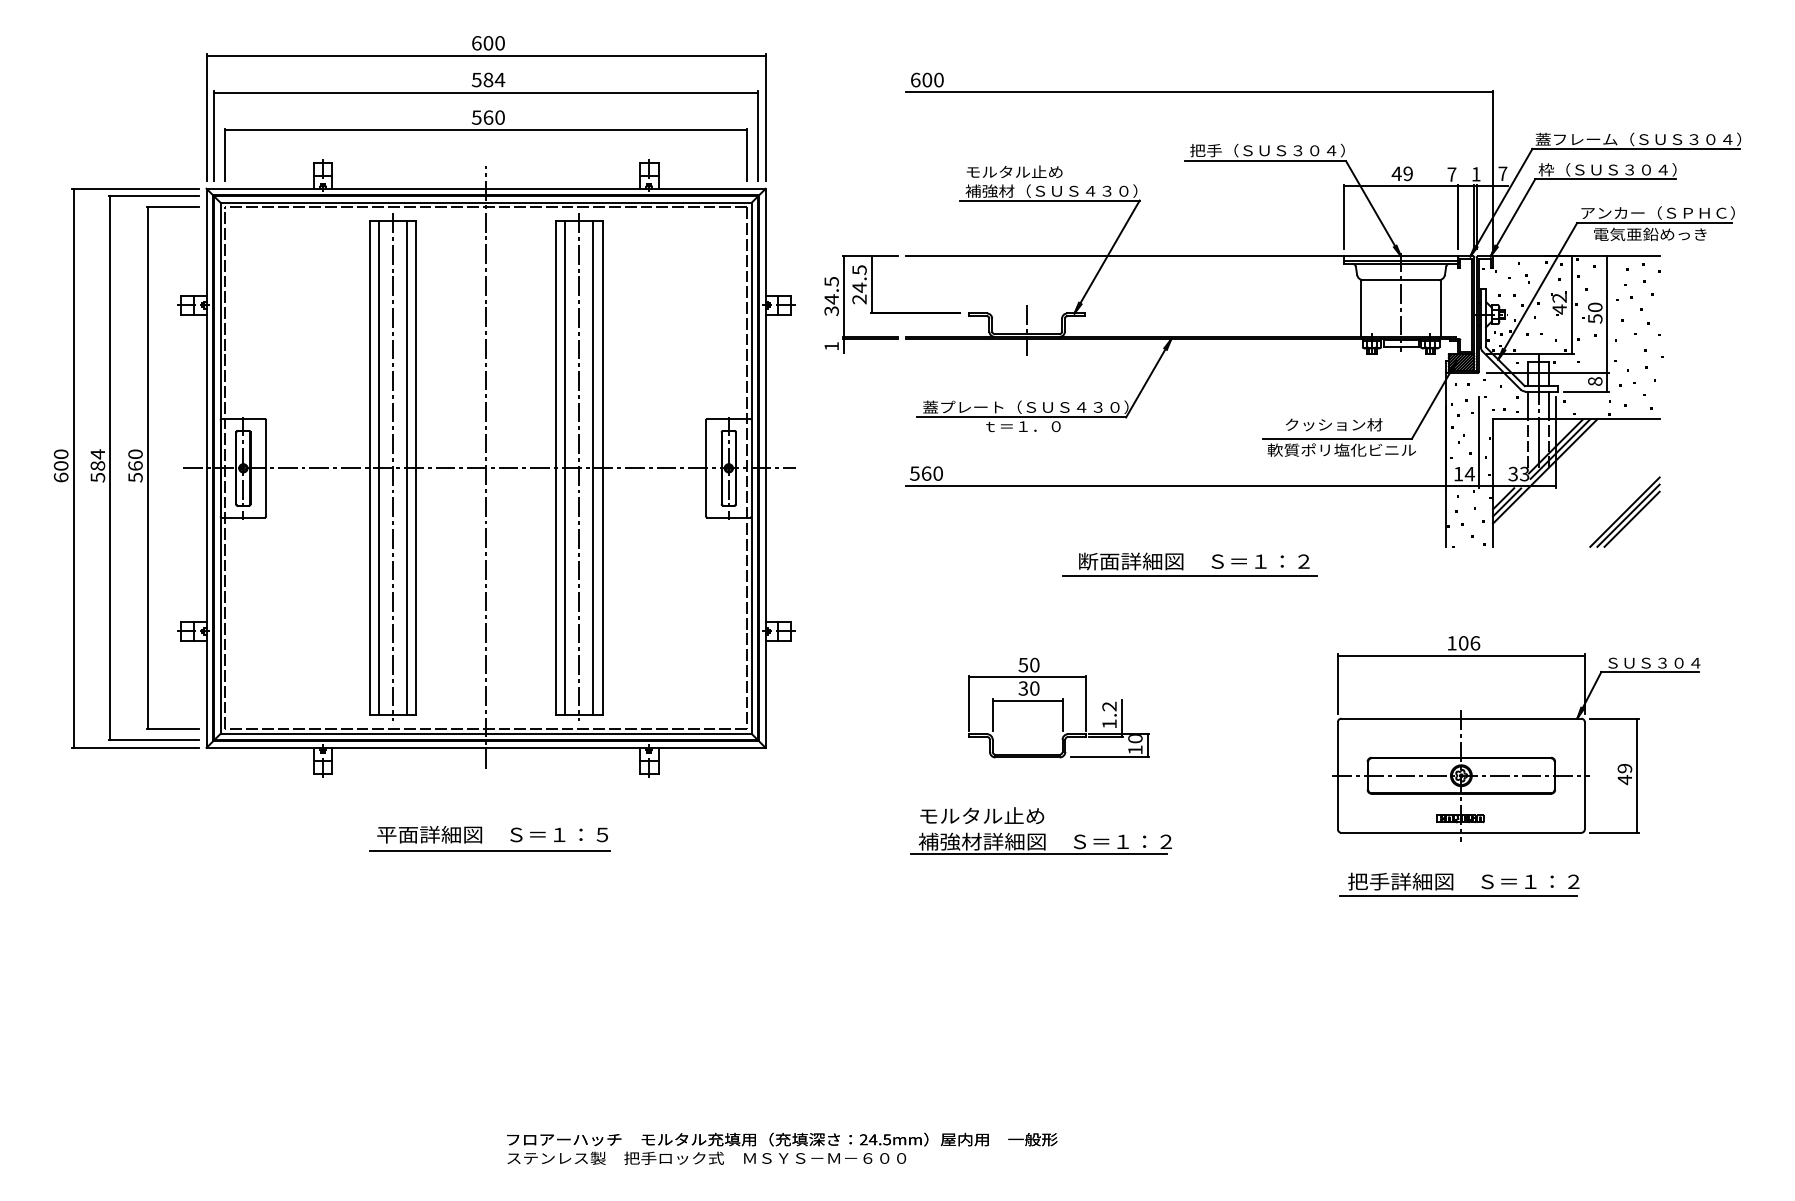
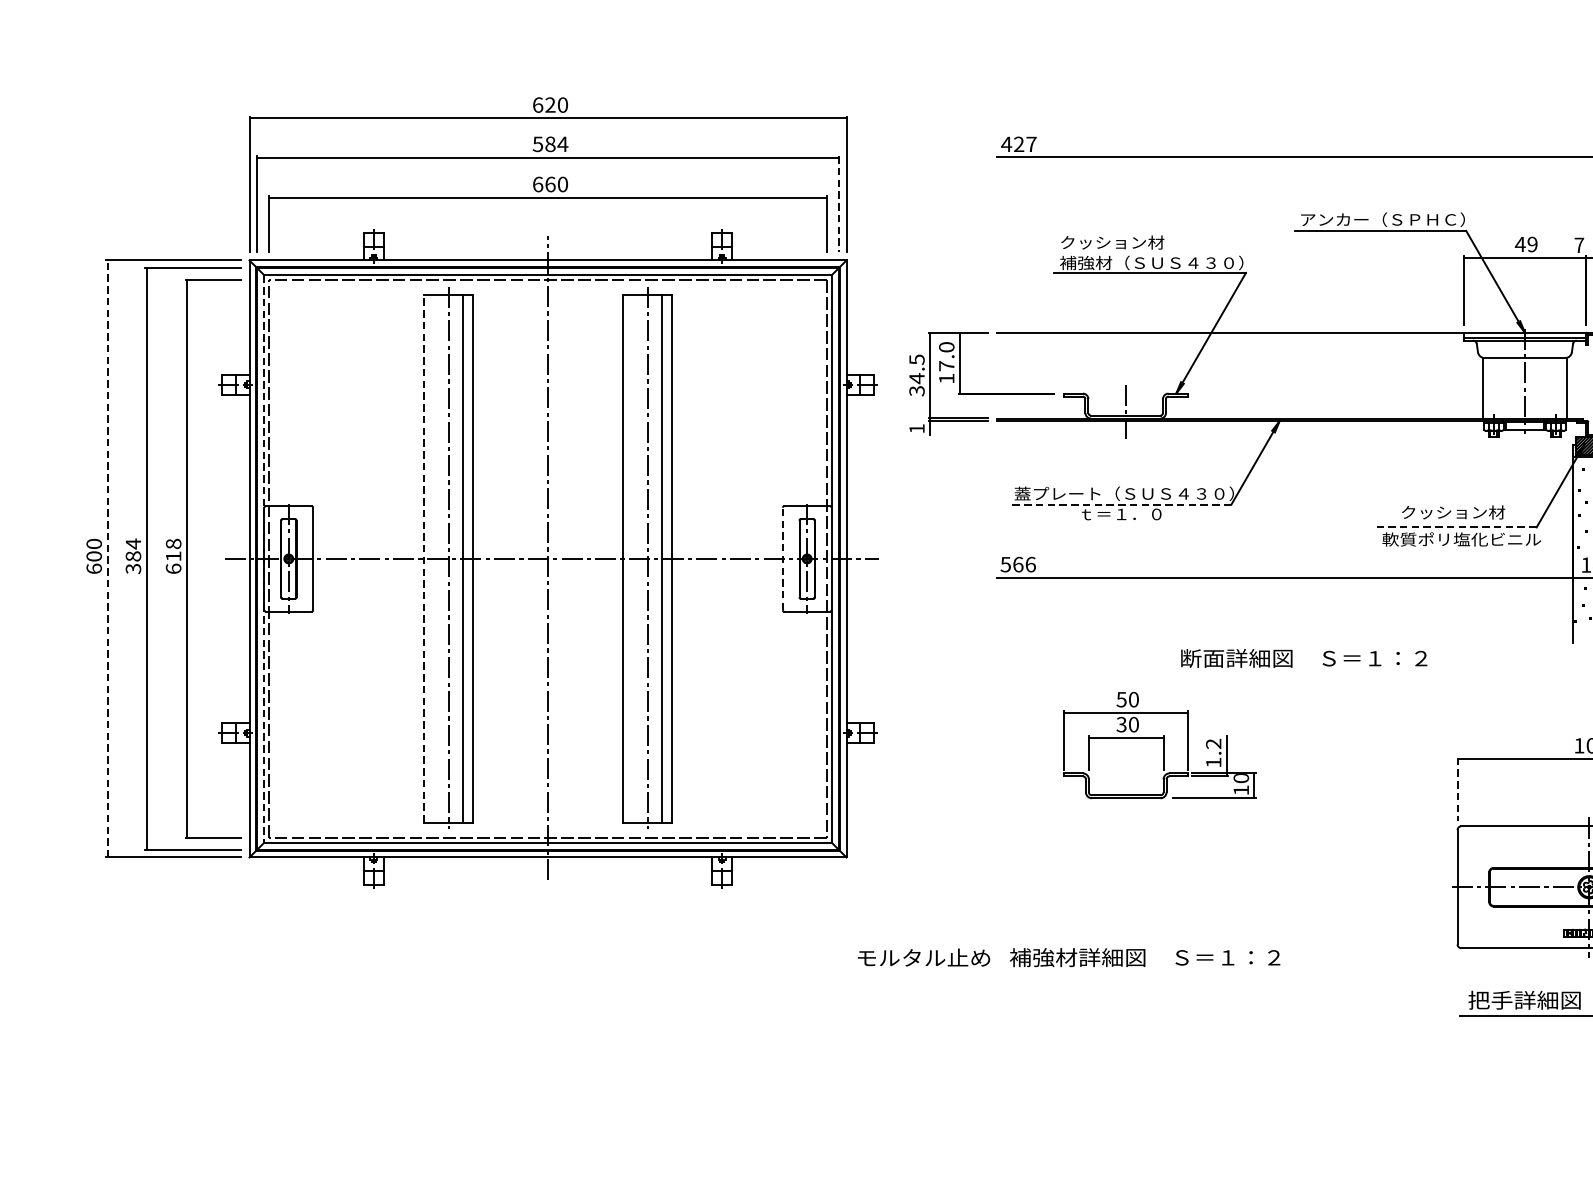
text: (488, 43) -> (550, 105), 600 -> 620
text: (926, 79) -> (1018, 143), 600 -> 427
text: (476, 117) -> (537, 184), 560 -> 660
line: (758, 135) -> (838, 203), solid -> dashed
text: (1263, 150) -> (1378, 219), 把手（ＳＵＳ３０４） -> アンカー（ＳＰＨＣ）
text: (1014, 171) -> (1112, 242), モルタル止め -> クッション材
text: (859, 284) -> (946, 362), 24.5 -> 17.0
line: (1021, 417) -> (1119, 504), solid -> dashed
line: (1337, 438) -> (1457, 527), solid -> dashed
text: (135, 465) -> (173, 555), 560 -> 618
line: (73, 468) -> (107, 559), solid -> dashed
line: (220, 468) -> (264, 559), solid -> dashed
line: (369, 468) -> (423, 559), solid -> dashed
line: (378, 468) -> (433, 559), removed
line: (565, 468) -> (632, 559), removed
line: (706, 468) -> (783, 559), solid -> dashed
text: (938, 473) -> (1031, 564), 560 -> 566
text: (97, 477) -> (133, 568), 584 -> 384
line: (1189, 576) -> (1299, 674), removed
line: (1337, 684) -> (1457, 789), solid -> dashed
part: (1058, 707) -> (1159, 744), moved
text: (982, 815) -> (924, 957), moved
part: (482, 838) -> (544, 954), removed
line: (1038, 854) -> (1137, 971), removed

